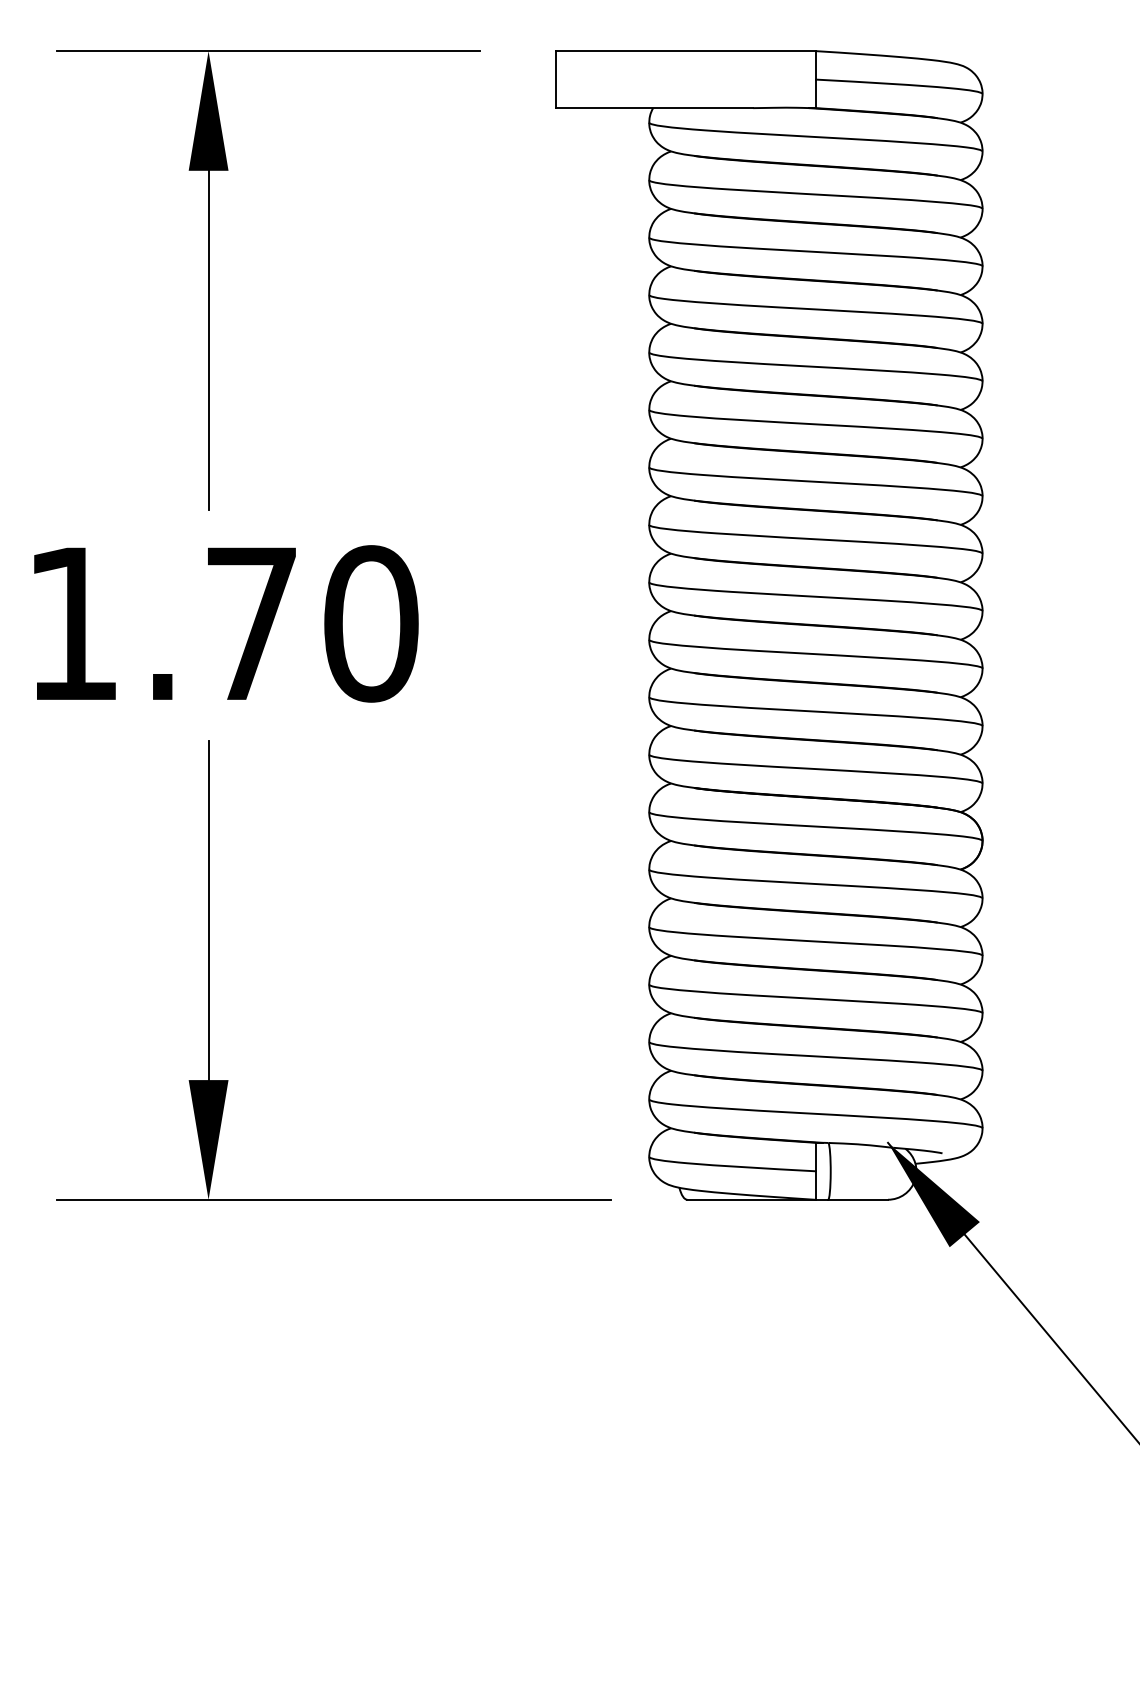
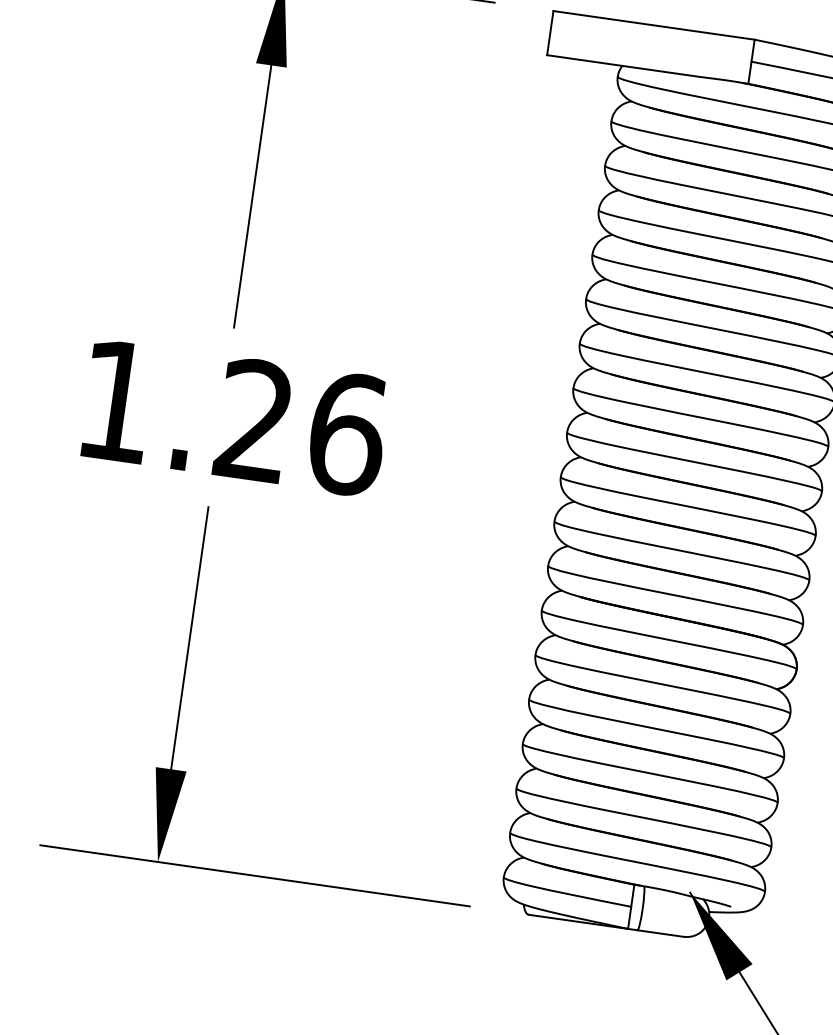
text: (312, 623) -> (301, 427), 1.70 -> 1.26

